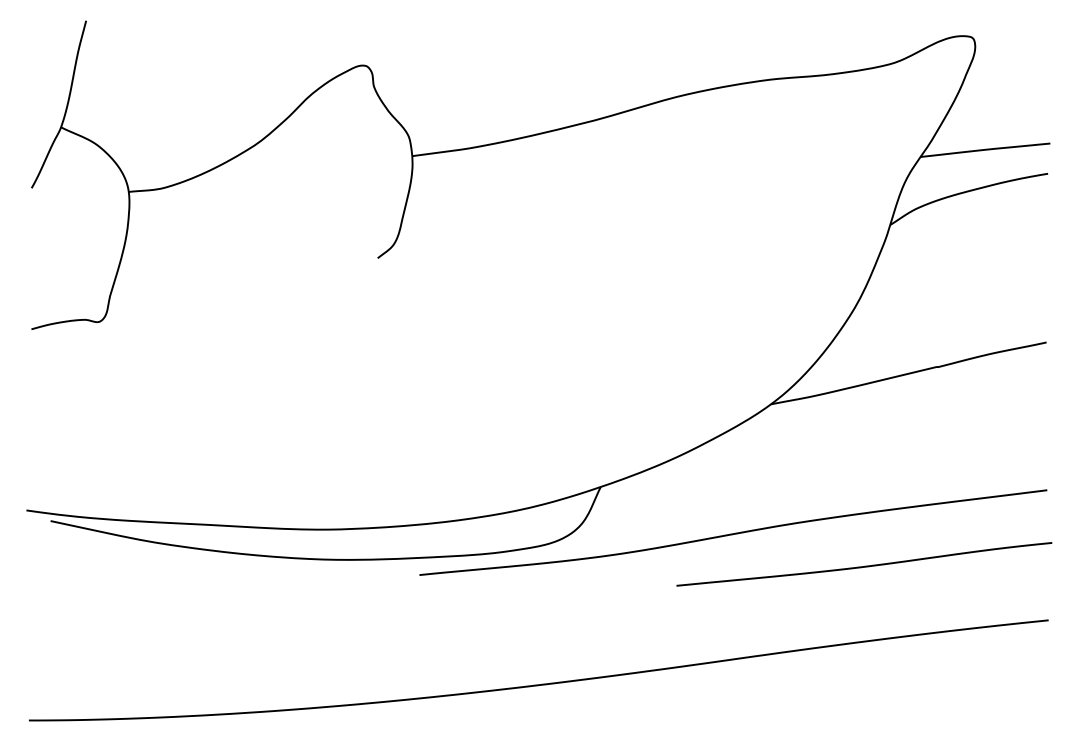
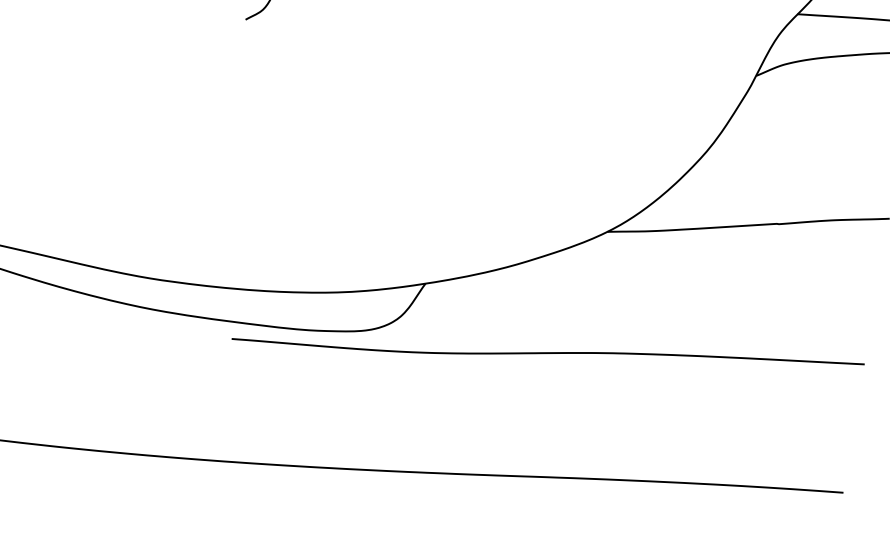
curve: (864, 565) -> (671, 406), removed

